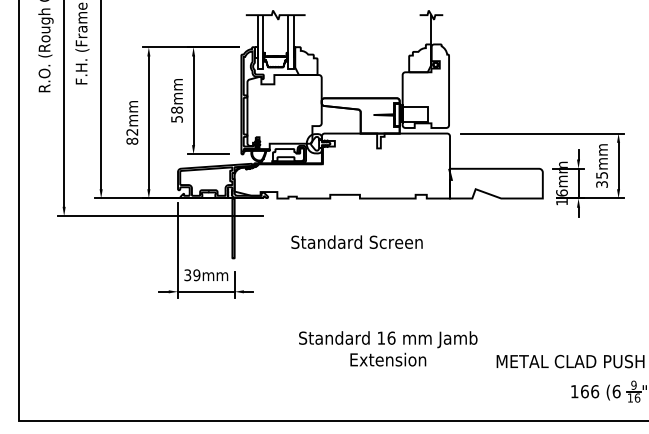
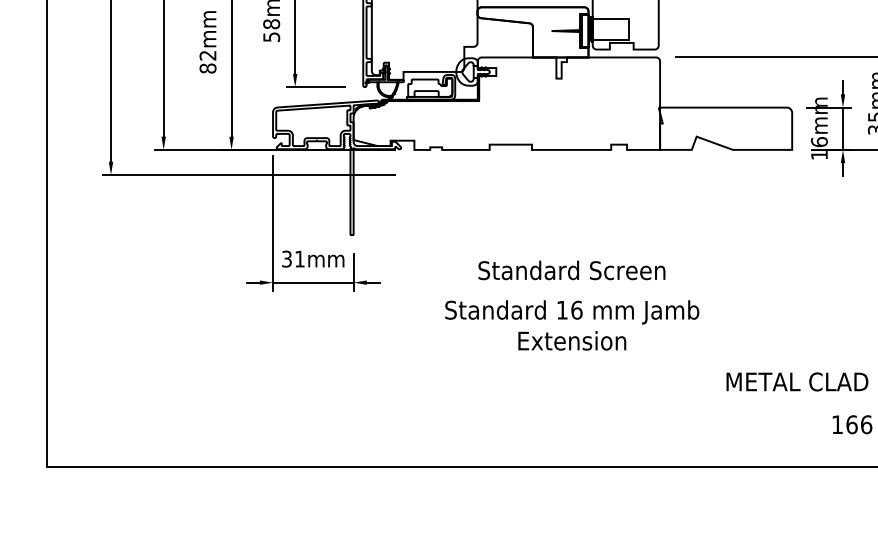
text: (356, 241) -> (571, 269), moved
text: (196, 275) -> (299, 259), 39mm -> 31mm
text: (388, 348) -> (572, 324), moved

